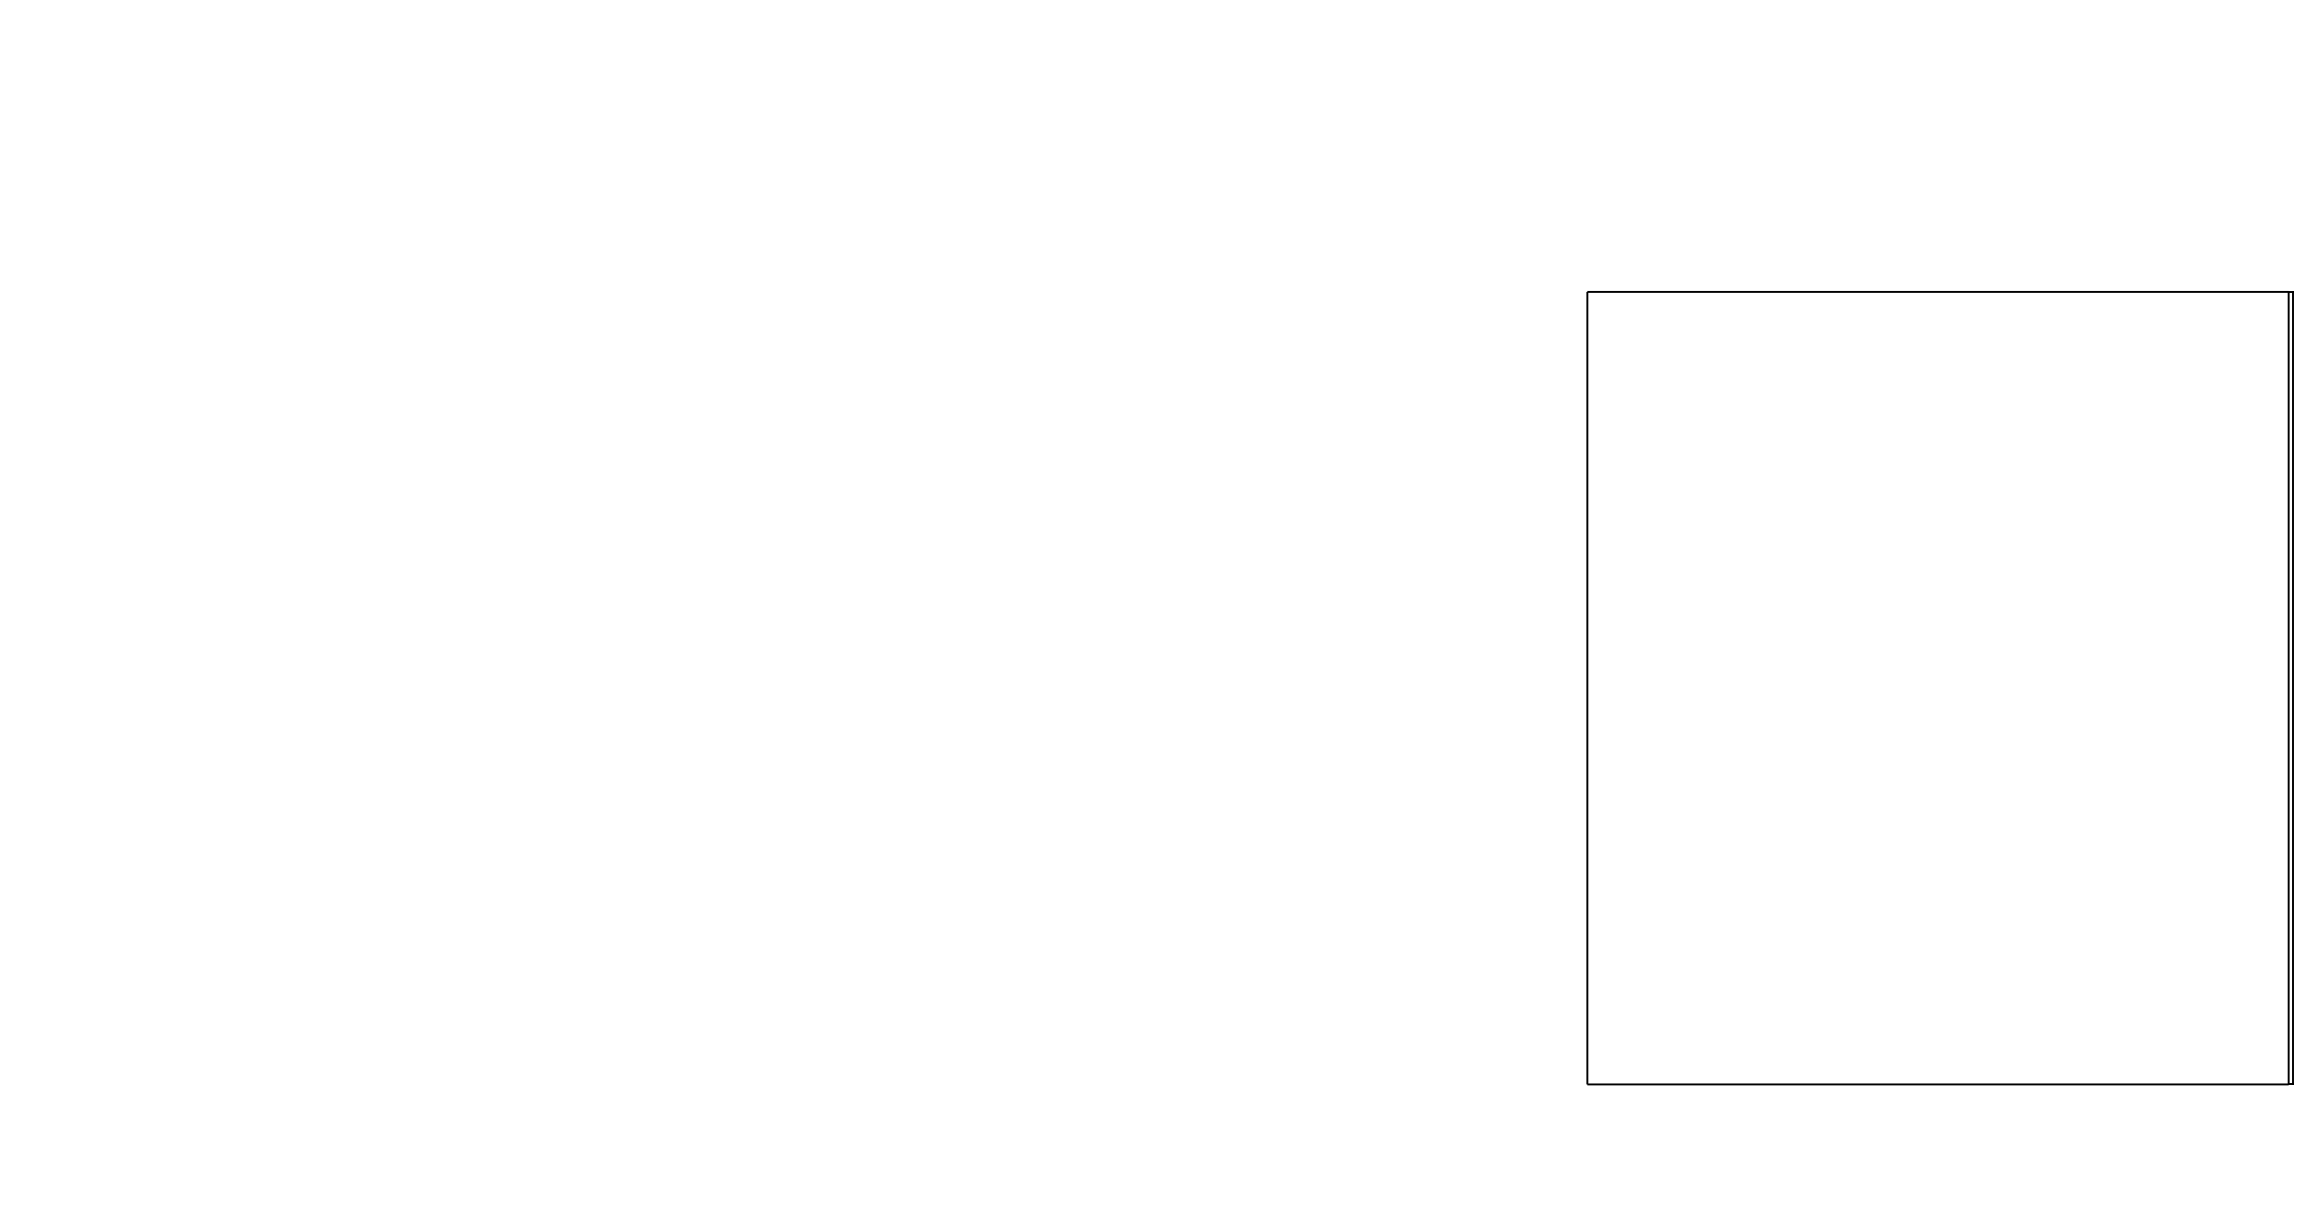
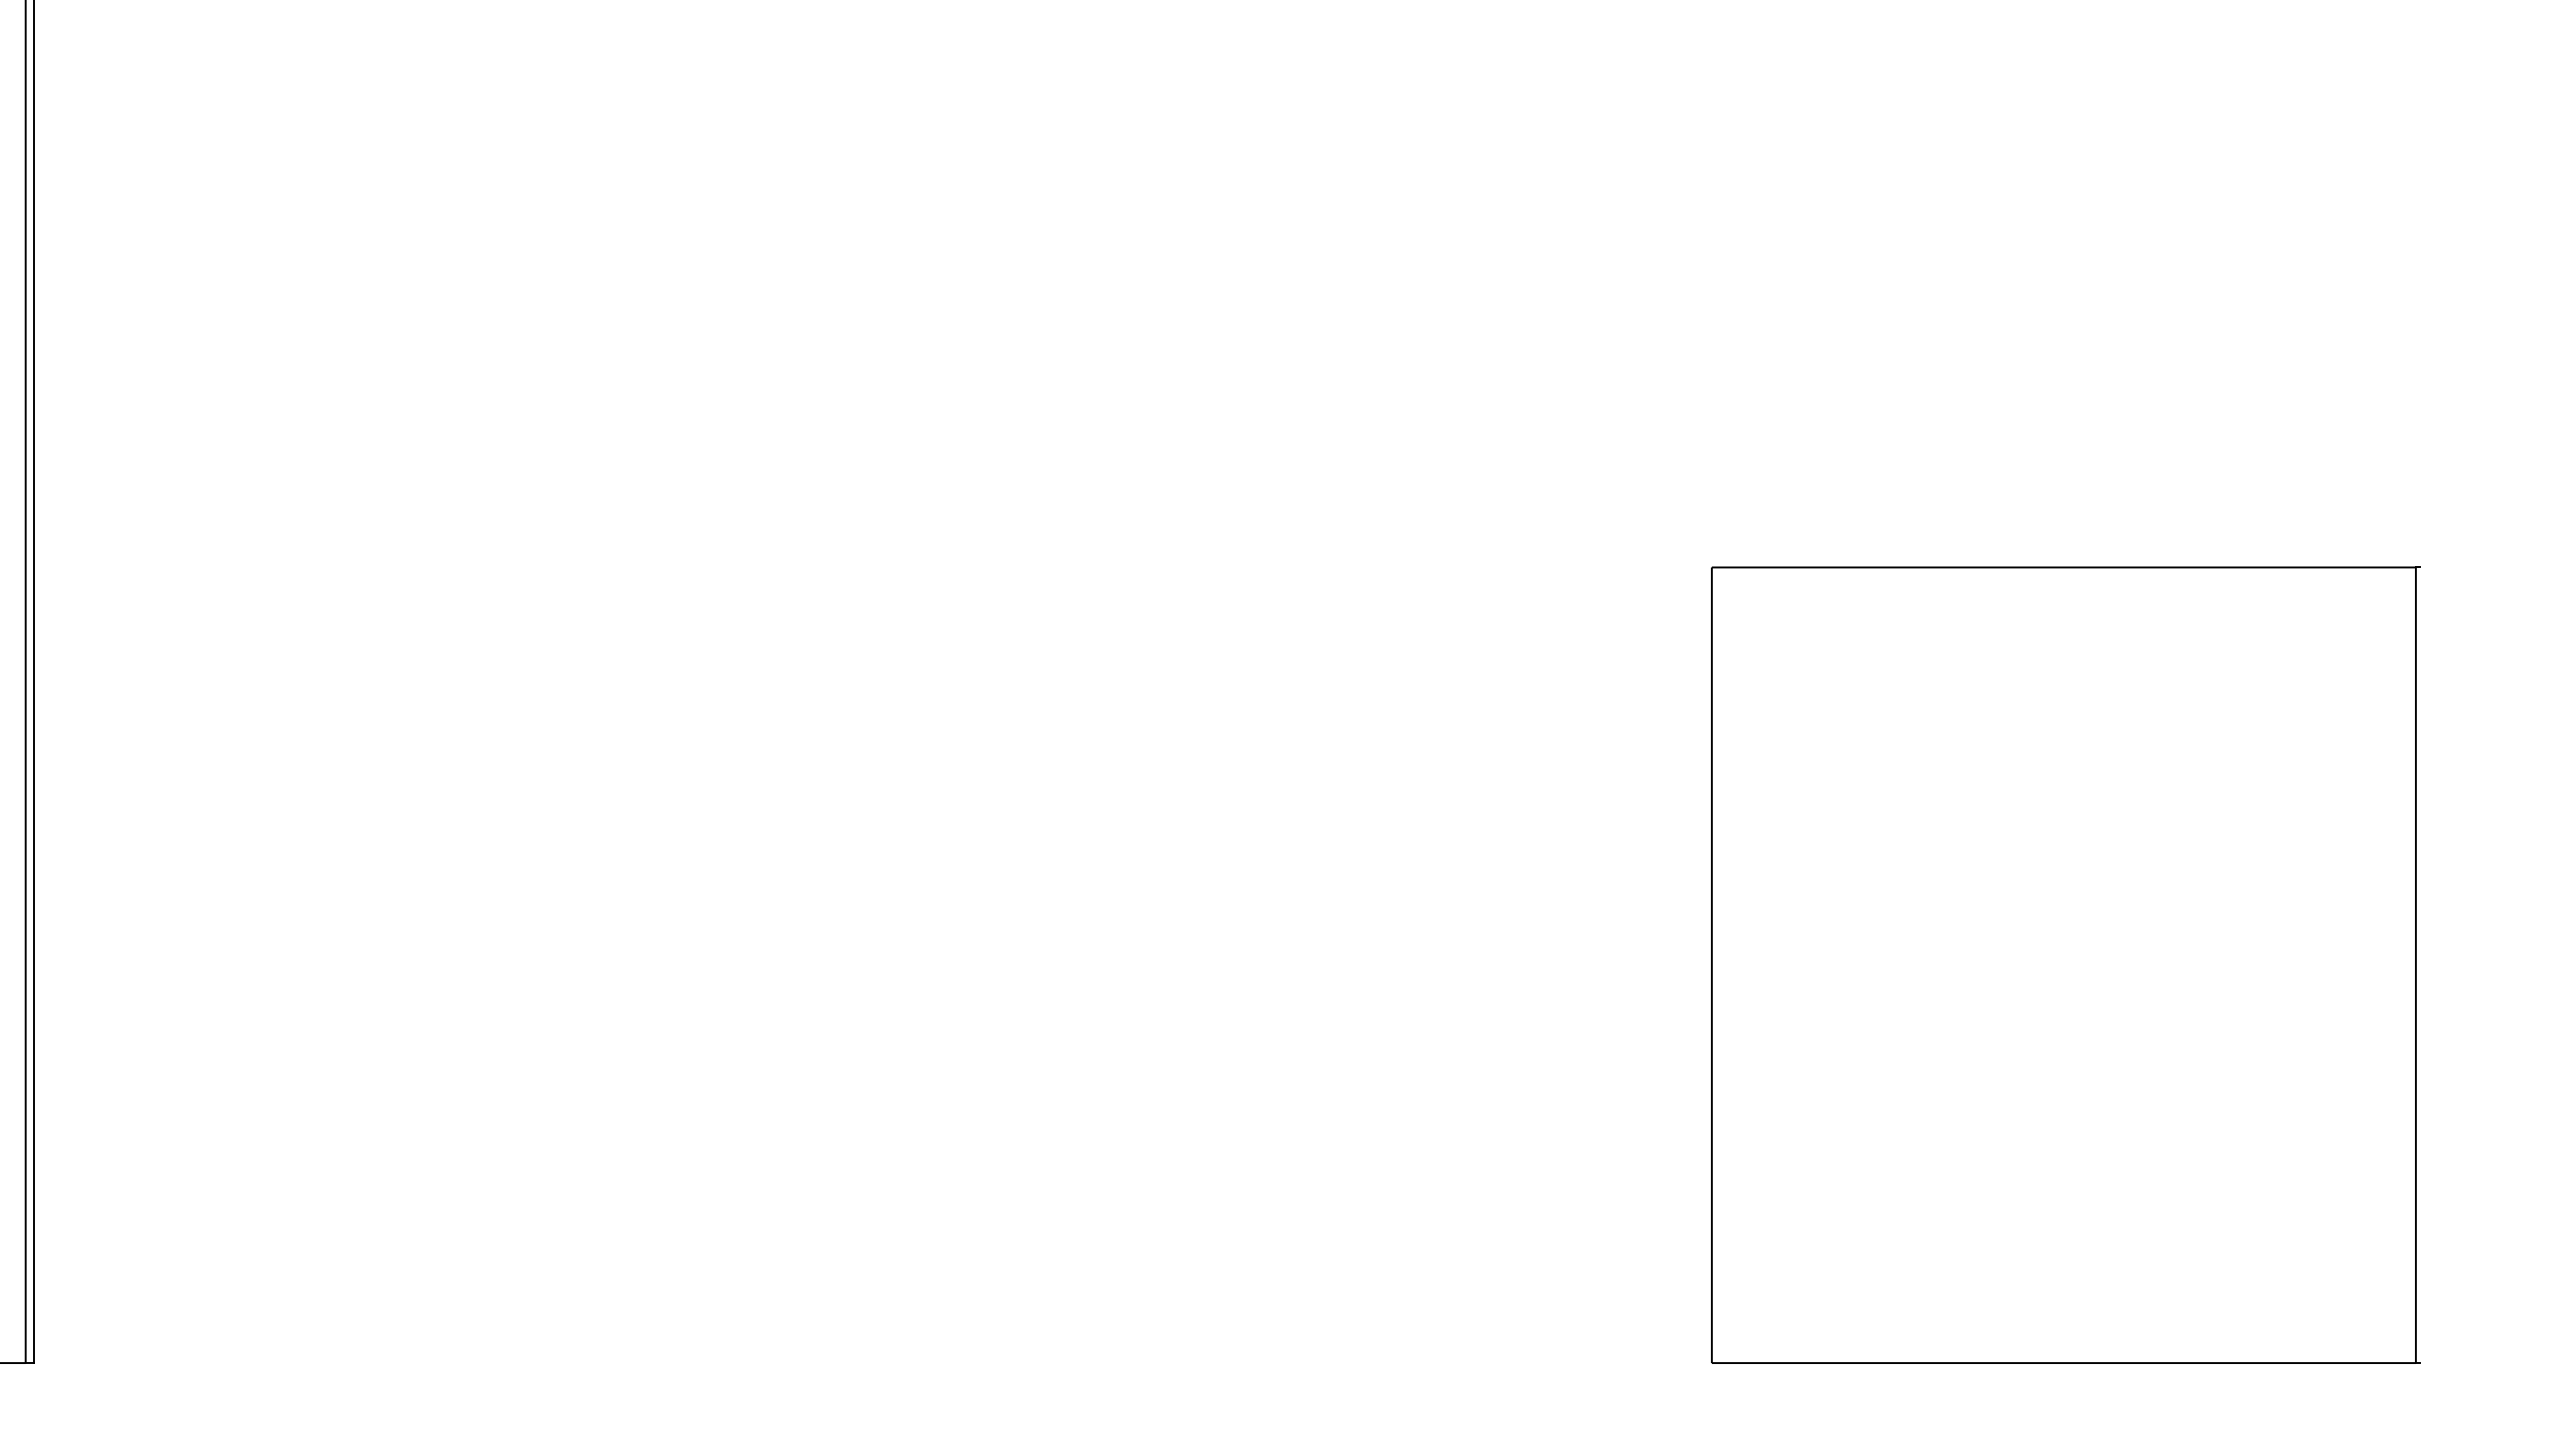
line: (2292, 688) -> (2419, 965), removed

